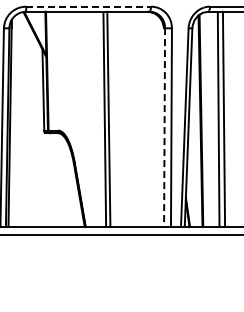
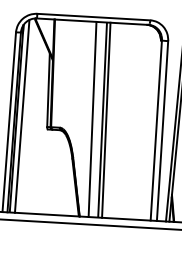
line: (89, 6) -> (94, 16), dashed -> solid
line: (93, 119) -> (92, 119), added
line: (15, 120) -> (21, 116), added
line: (164, 128) -> (156, 131), dashed -> solid

